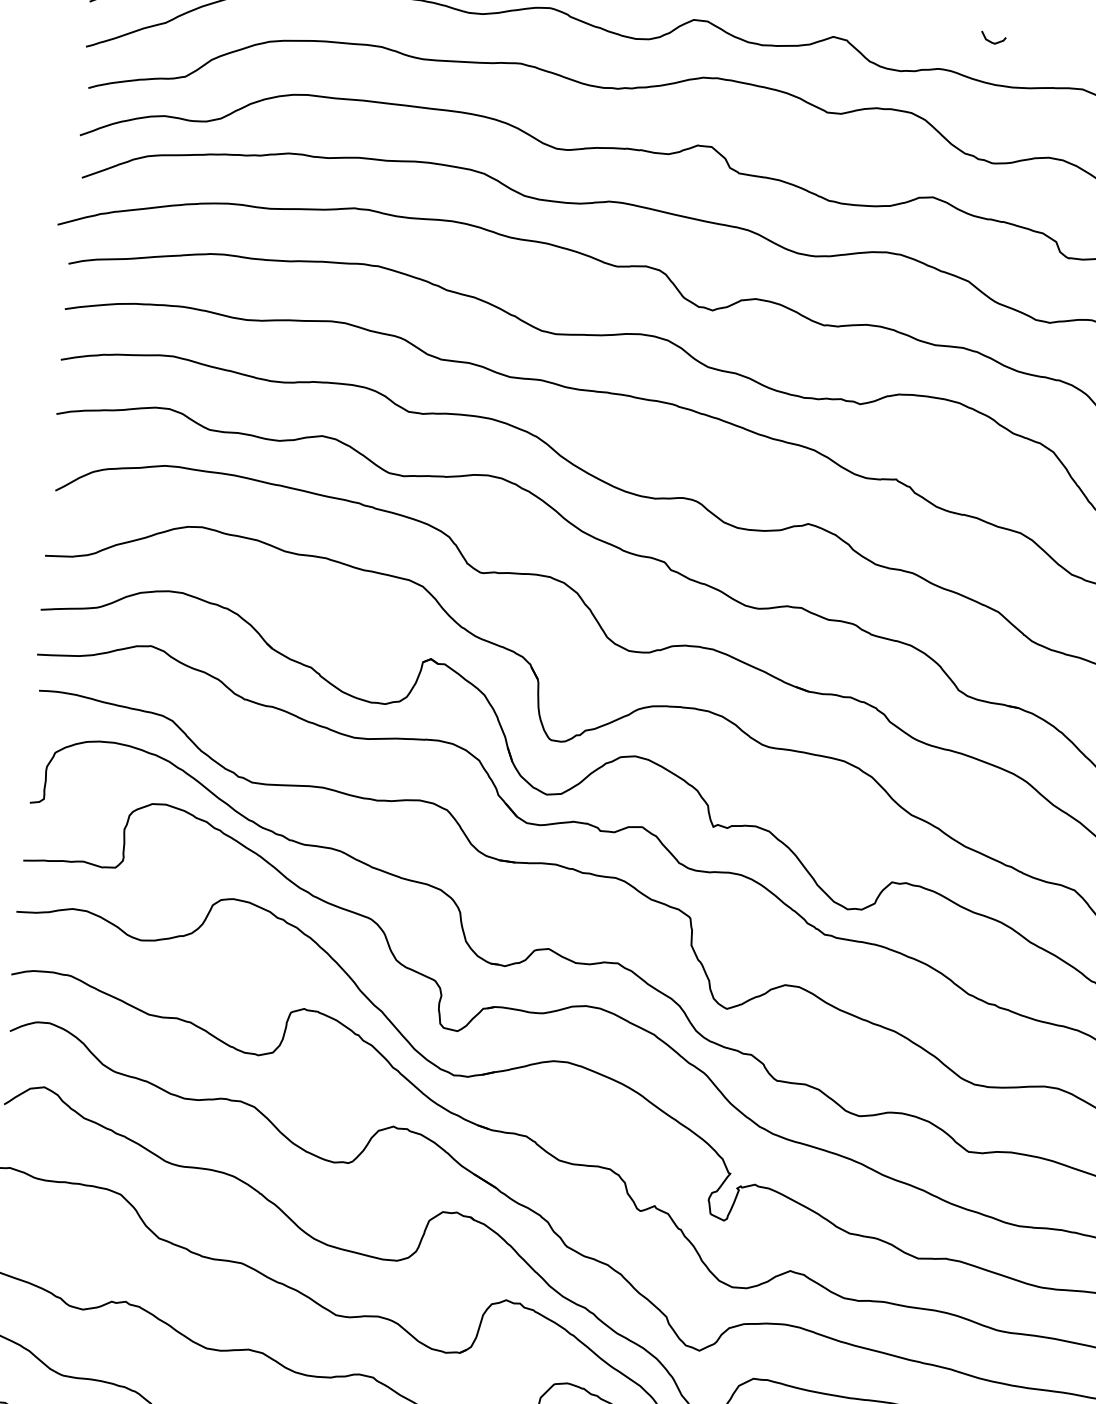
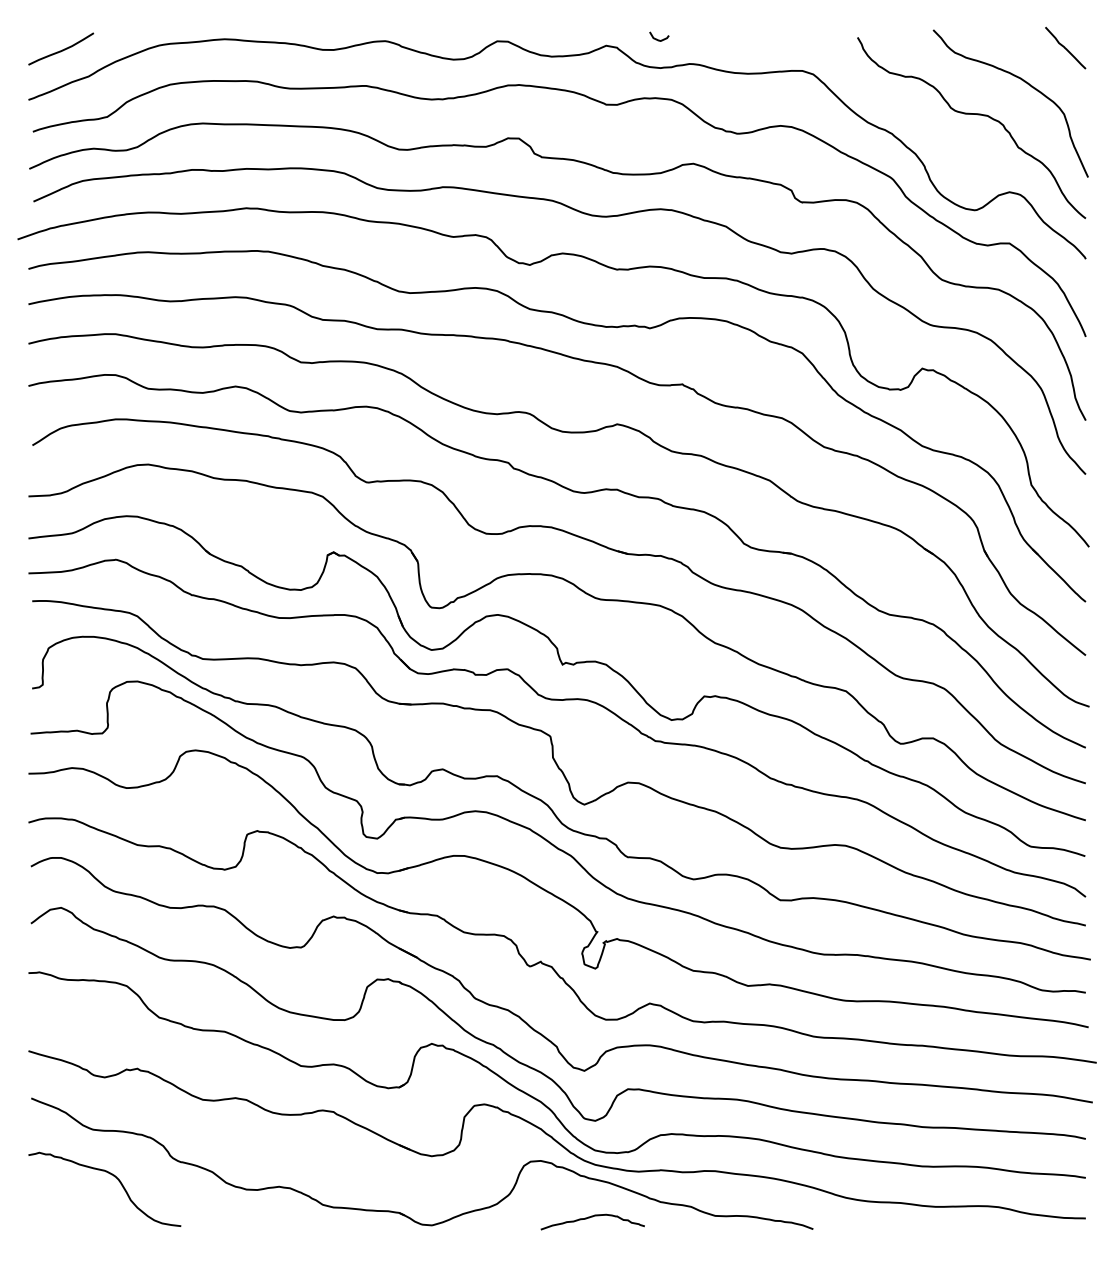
curve: (993, 41) -> (659, 39), moved

